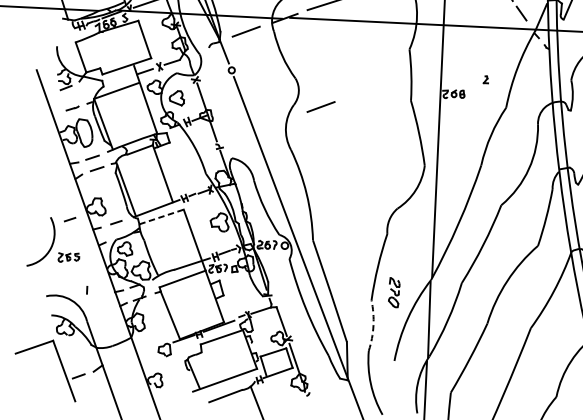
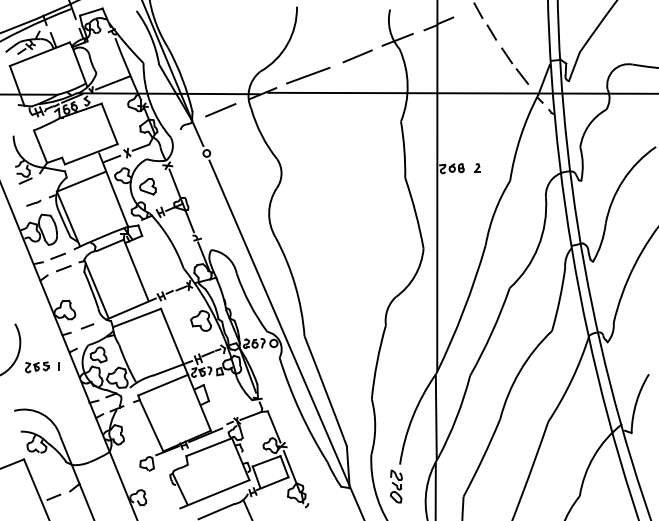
part: (485, 79) -> (477, 167), moved
line: (320, 107) -> (306, 189), removed
line: (161, 217) -> (136, 318), dashed -> solid
line: (70, 219) -> (36, 325), removed
line: (86, 290) -> (58, 366), moved
part: (394, 292) -> (396, 486), moved
arc: (373, 326) -> (375, 427), dashed -> solid

